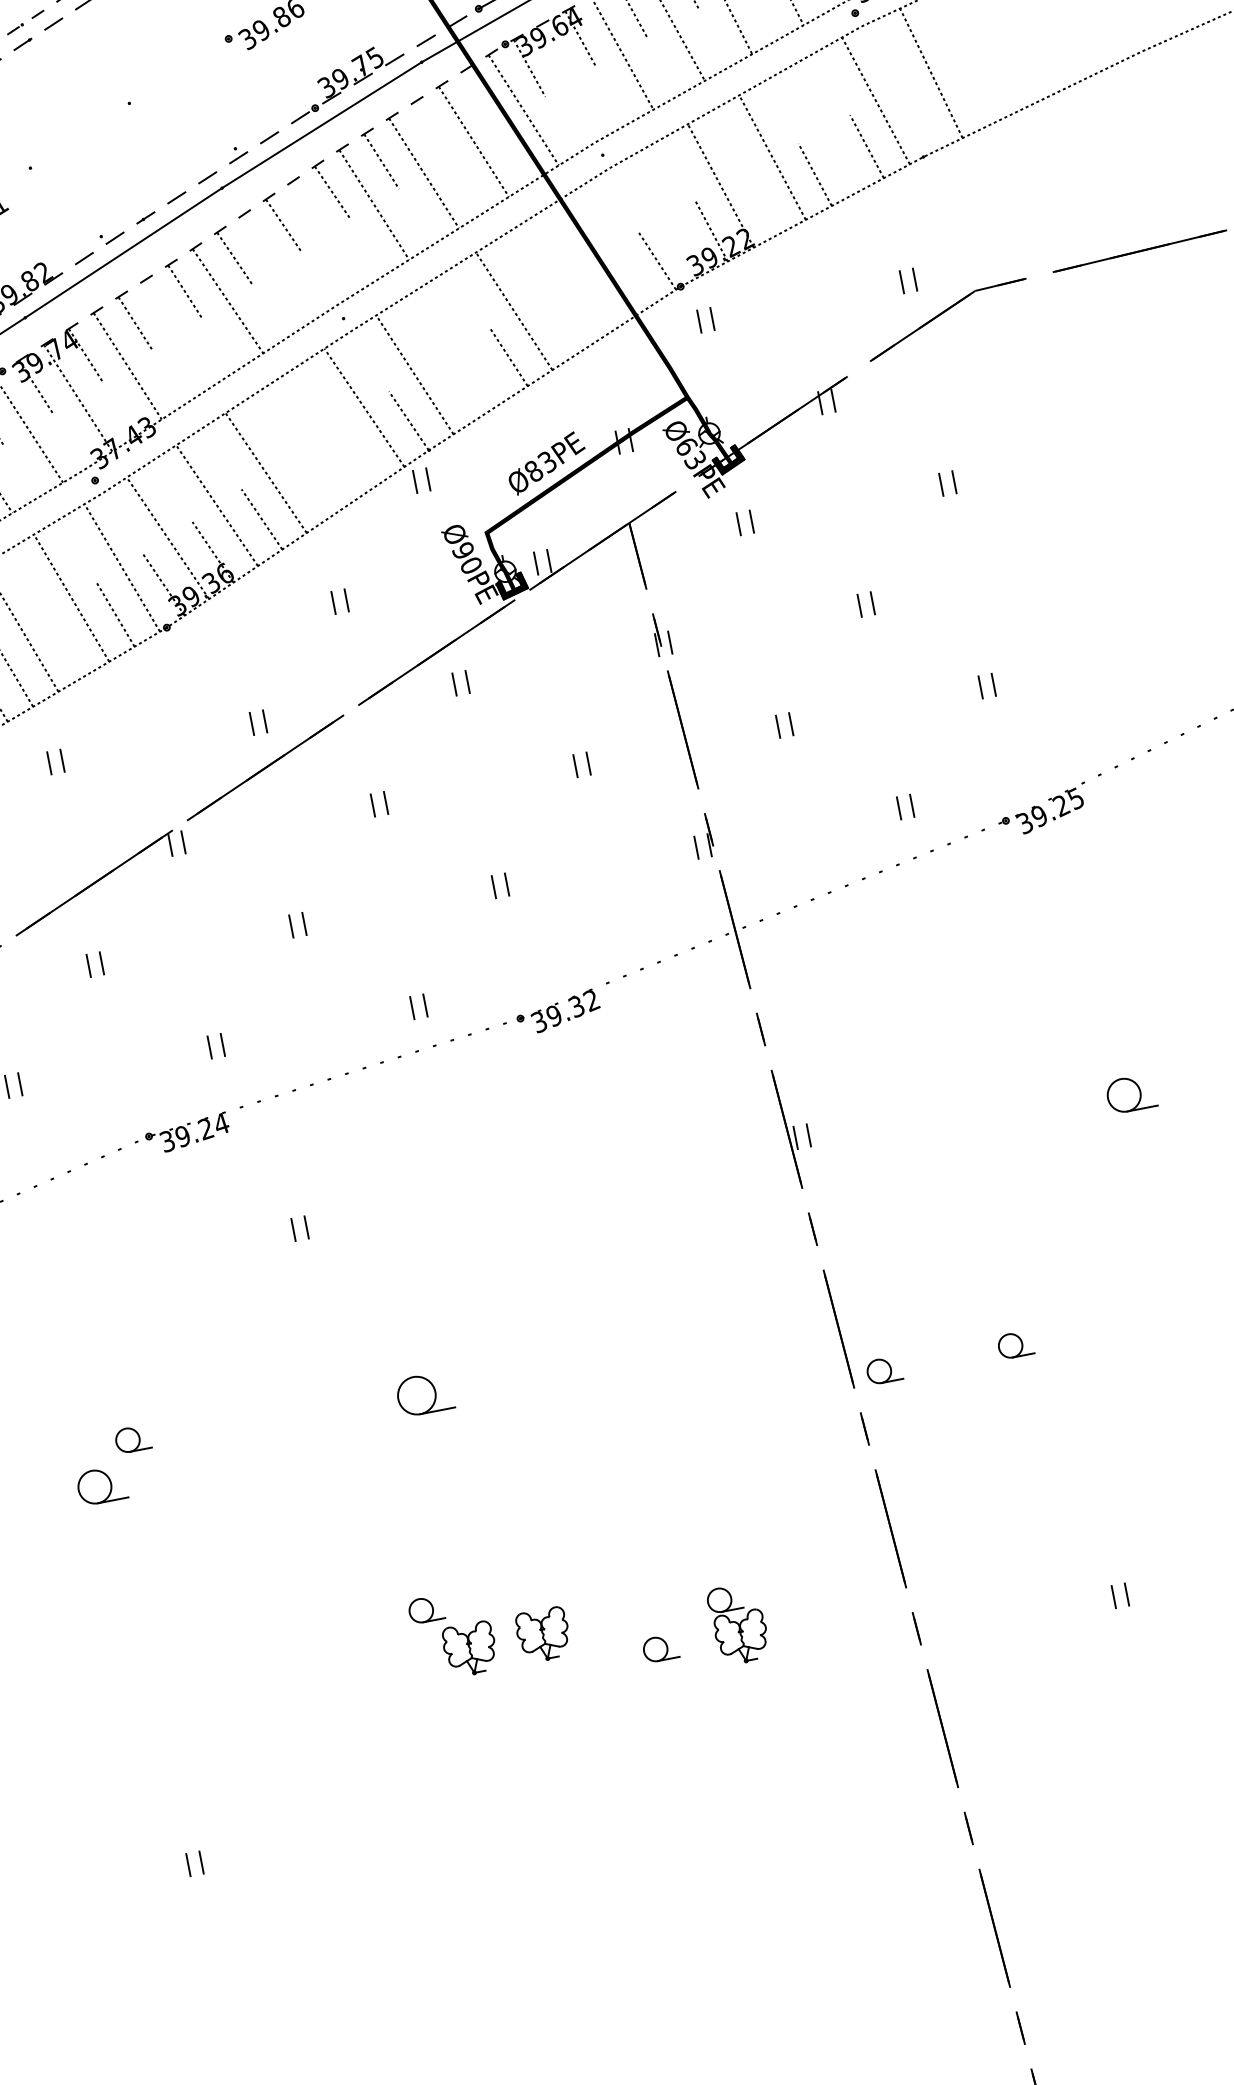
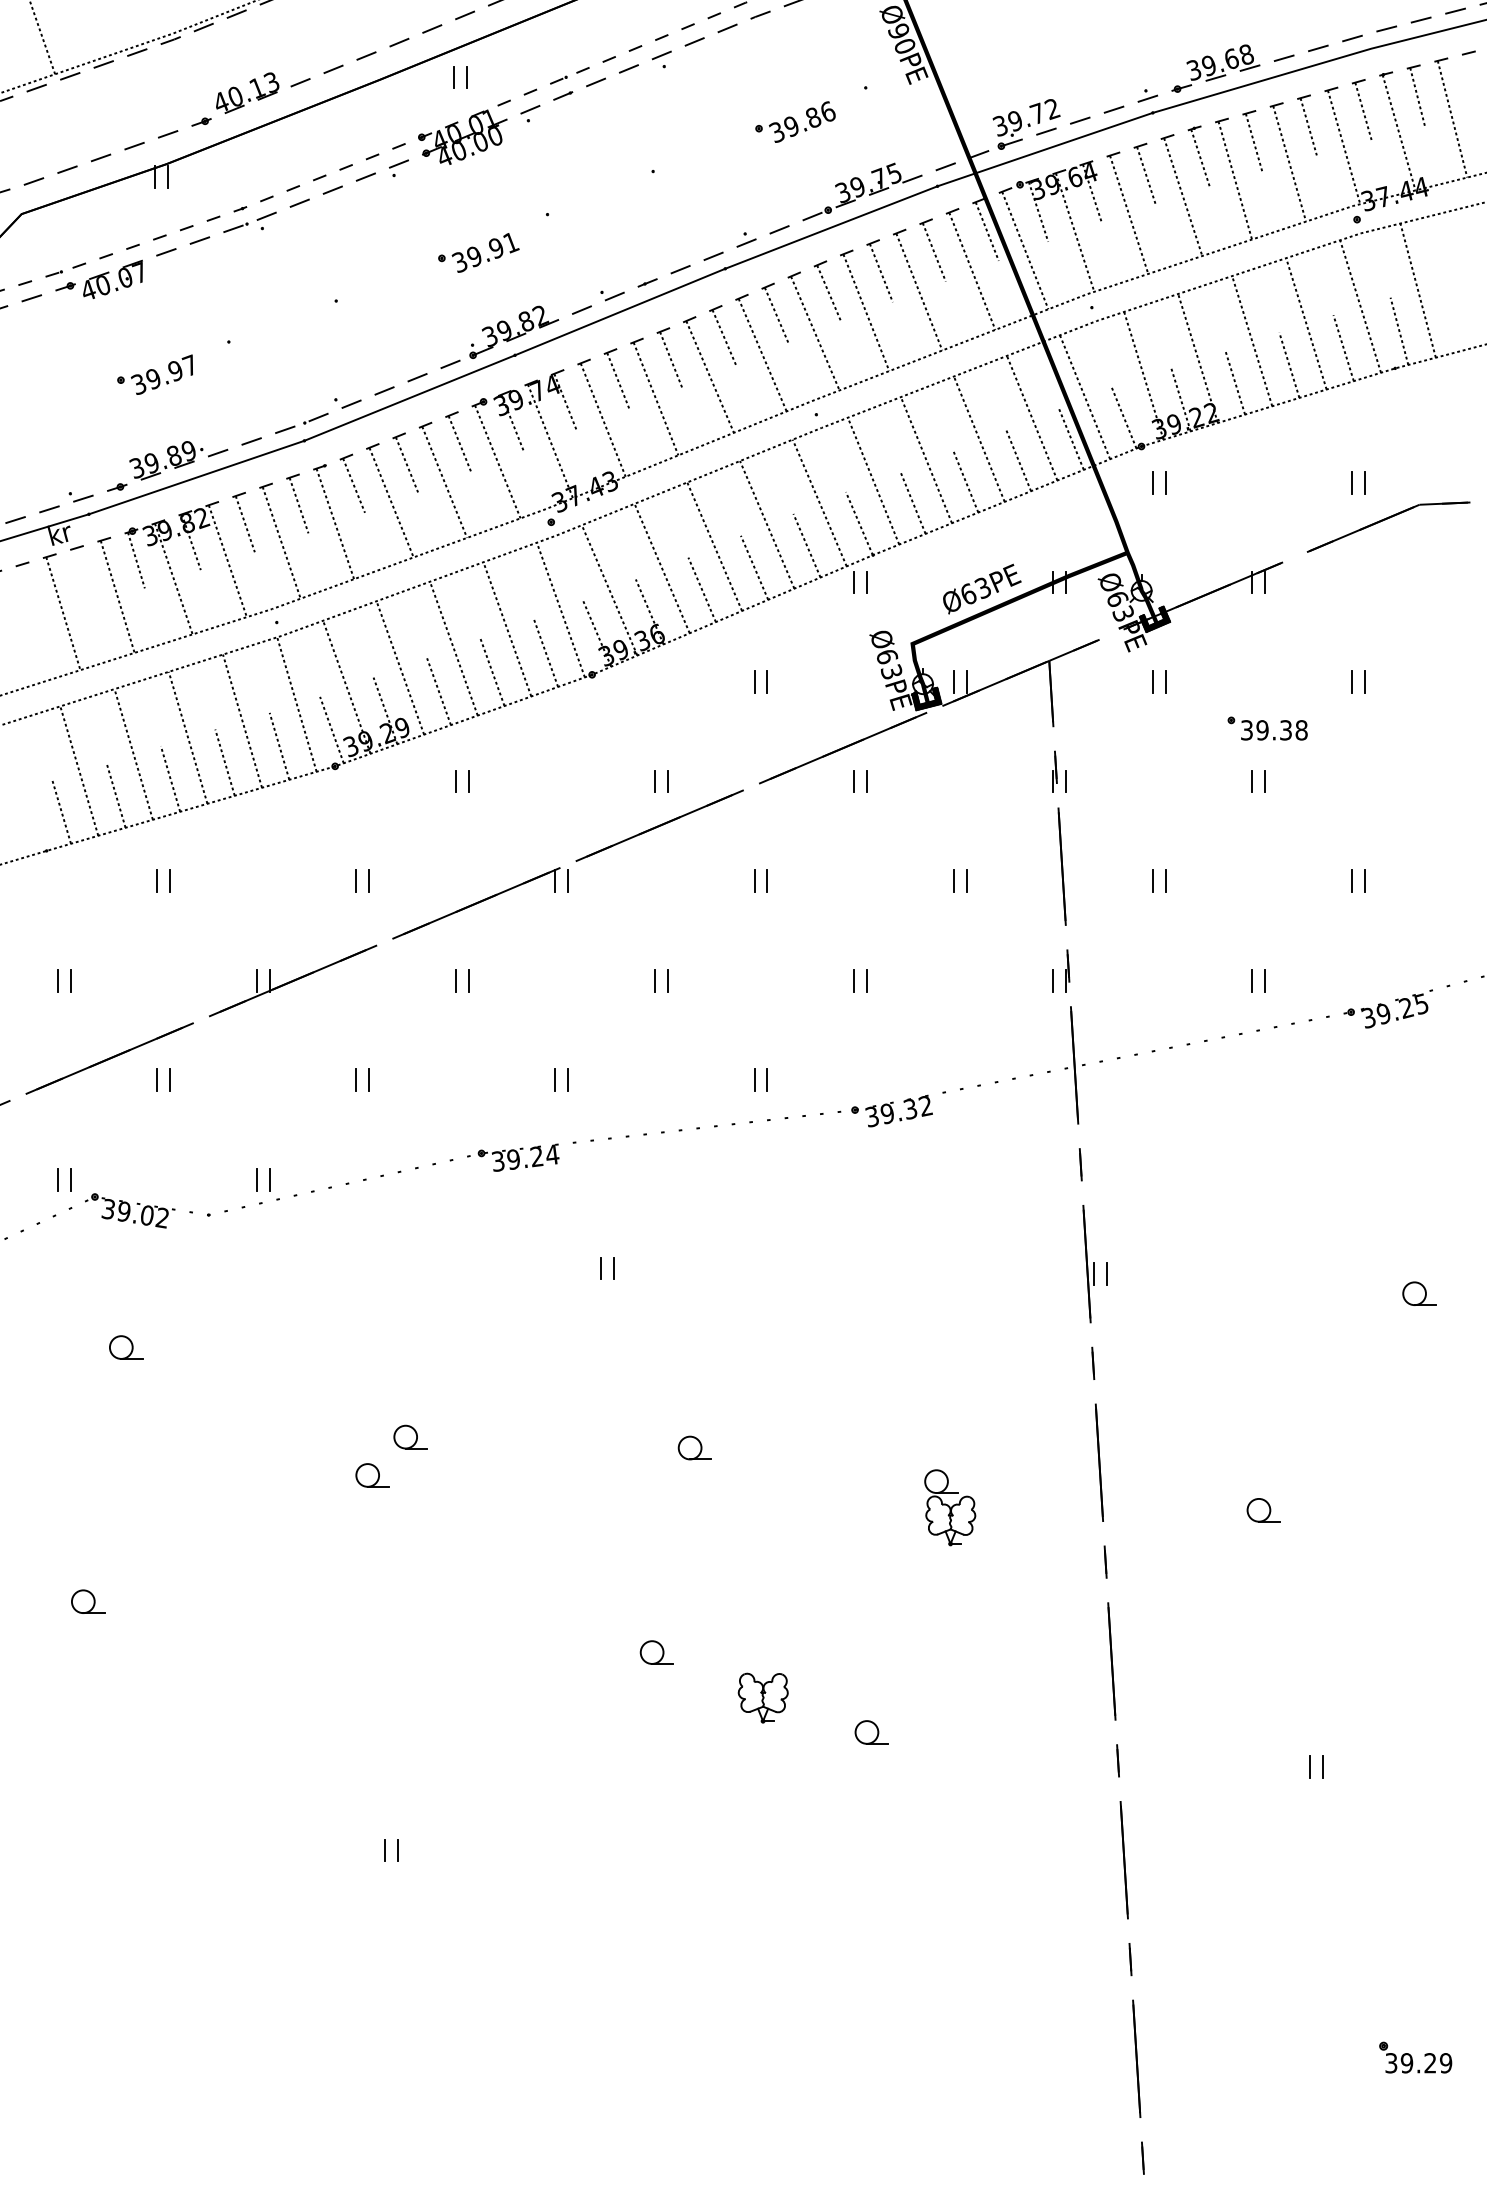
line: (570, 82) -> (1074, 232), added
line: (480, 98) -> (986, 231), added
line: (920, 117) -> (1399, 330), added
line: (824, 128) -> (1306, 323), added
line: (430, 130) -> (933, 252), added
line: (763, 201) -> (1235, 381), added
line: (668, 214) -> (1143, 375), added
line: (325, 236) -> (814, 333), added
line: (613, 248) -> (1084, 397), added
line: (276, 268) -> (762, 354), added
line: (563, 278) -> (1031, 417), added
line: (606, 292) -> (1070, 438), added
line: (558, 324) -> (1018, 459), added
line: (176, 333) -> (655, 398), added
line: (463, 343) -> (925, 460), added
line: (458, 387) -> (912, 501), added
line: (315, 440) -> (767, 524), added
line: (359, 453) -> (806, 545), added
text: (533, 470) -> (968, 593), Ø83PE -> Ø63PE
line: (310, 486) -> (754, 567), added
part: (864, 548) -> (1267, 728), added
text: (466, 558) -> (888, 664), Ø90PE -> Ø63PE
line: (65, 645) -> (492, 672), added
part: (1131, 1093) -> (1419, 1293), size x0.71
part: (884, 1370) -> (1134, 1510), removed
part: (423, 1393) -> (694, 1447), size x0.62
part: (101, 1485) -> (372, 1475), size x0.71
part: (738, 1623) -> (950, 1507), moved
part: (469, 1648) -> (690, 1697), removed

